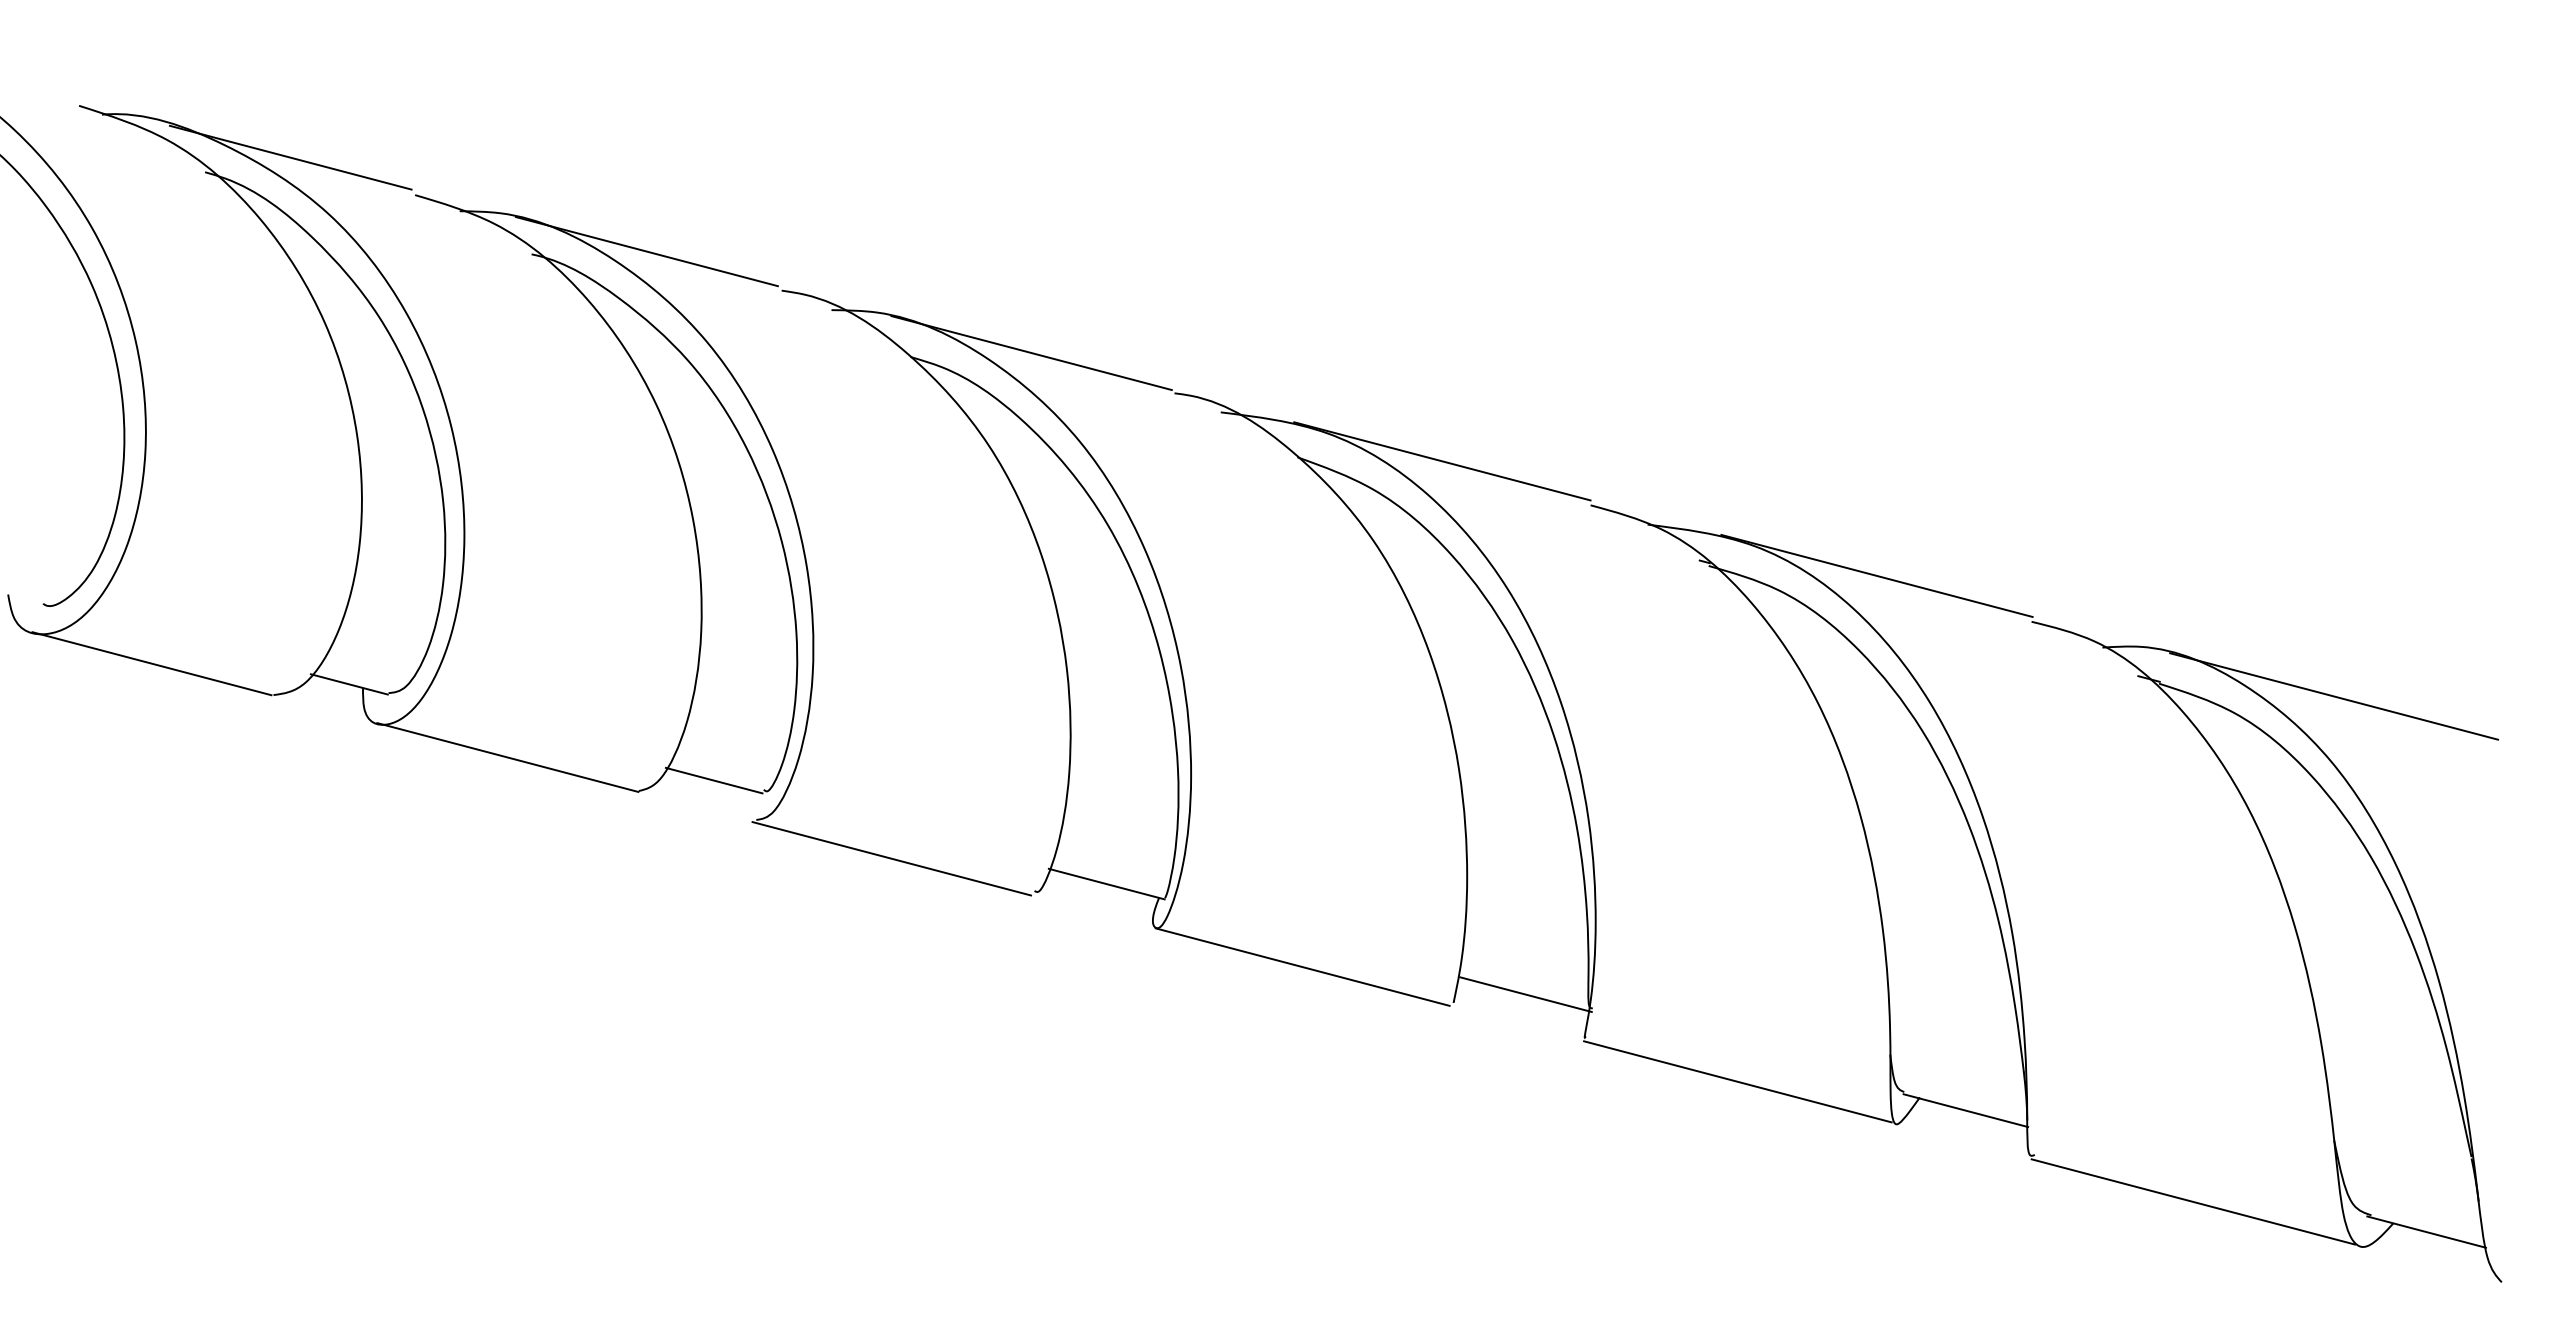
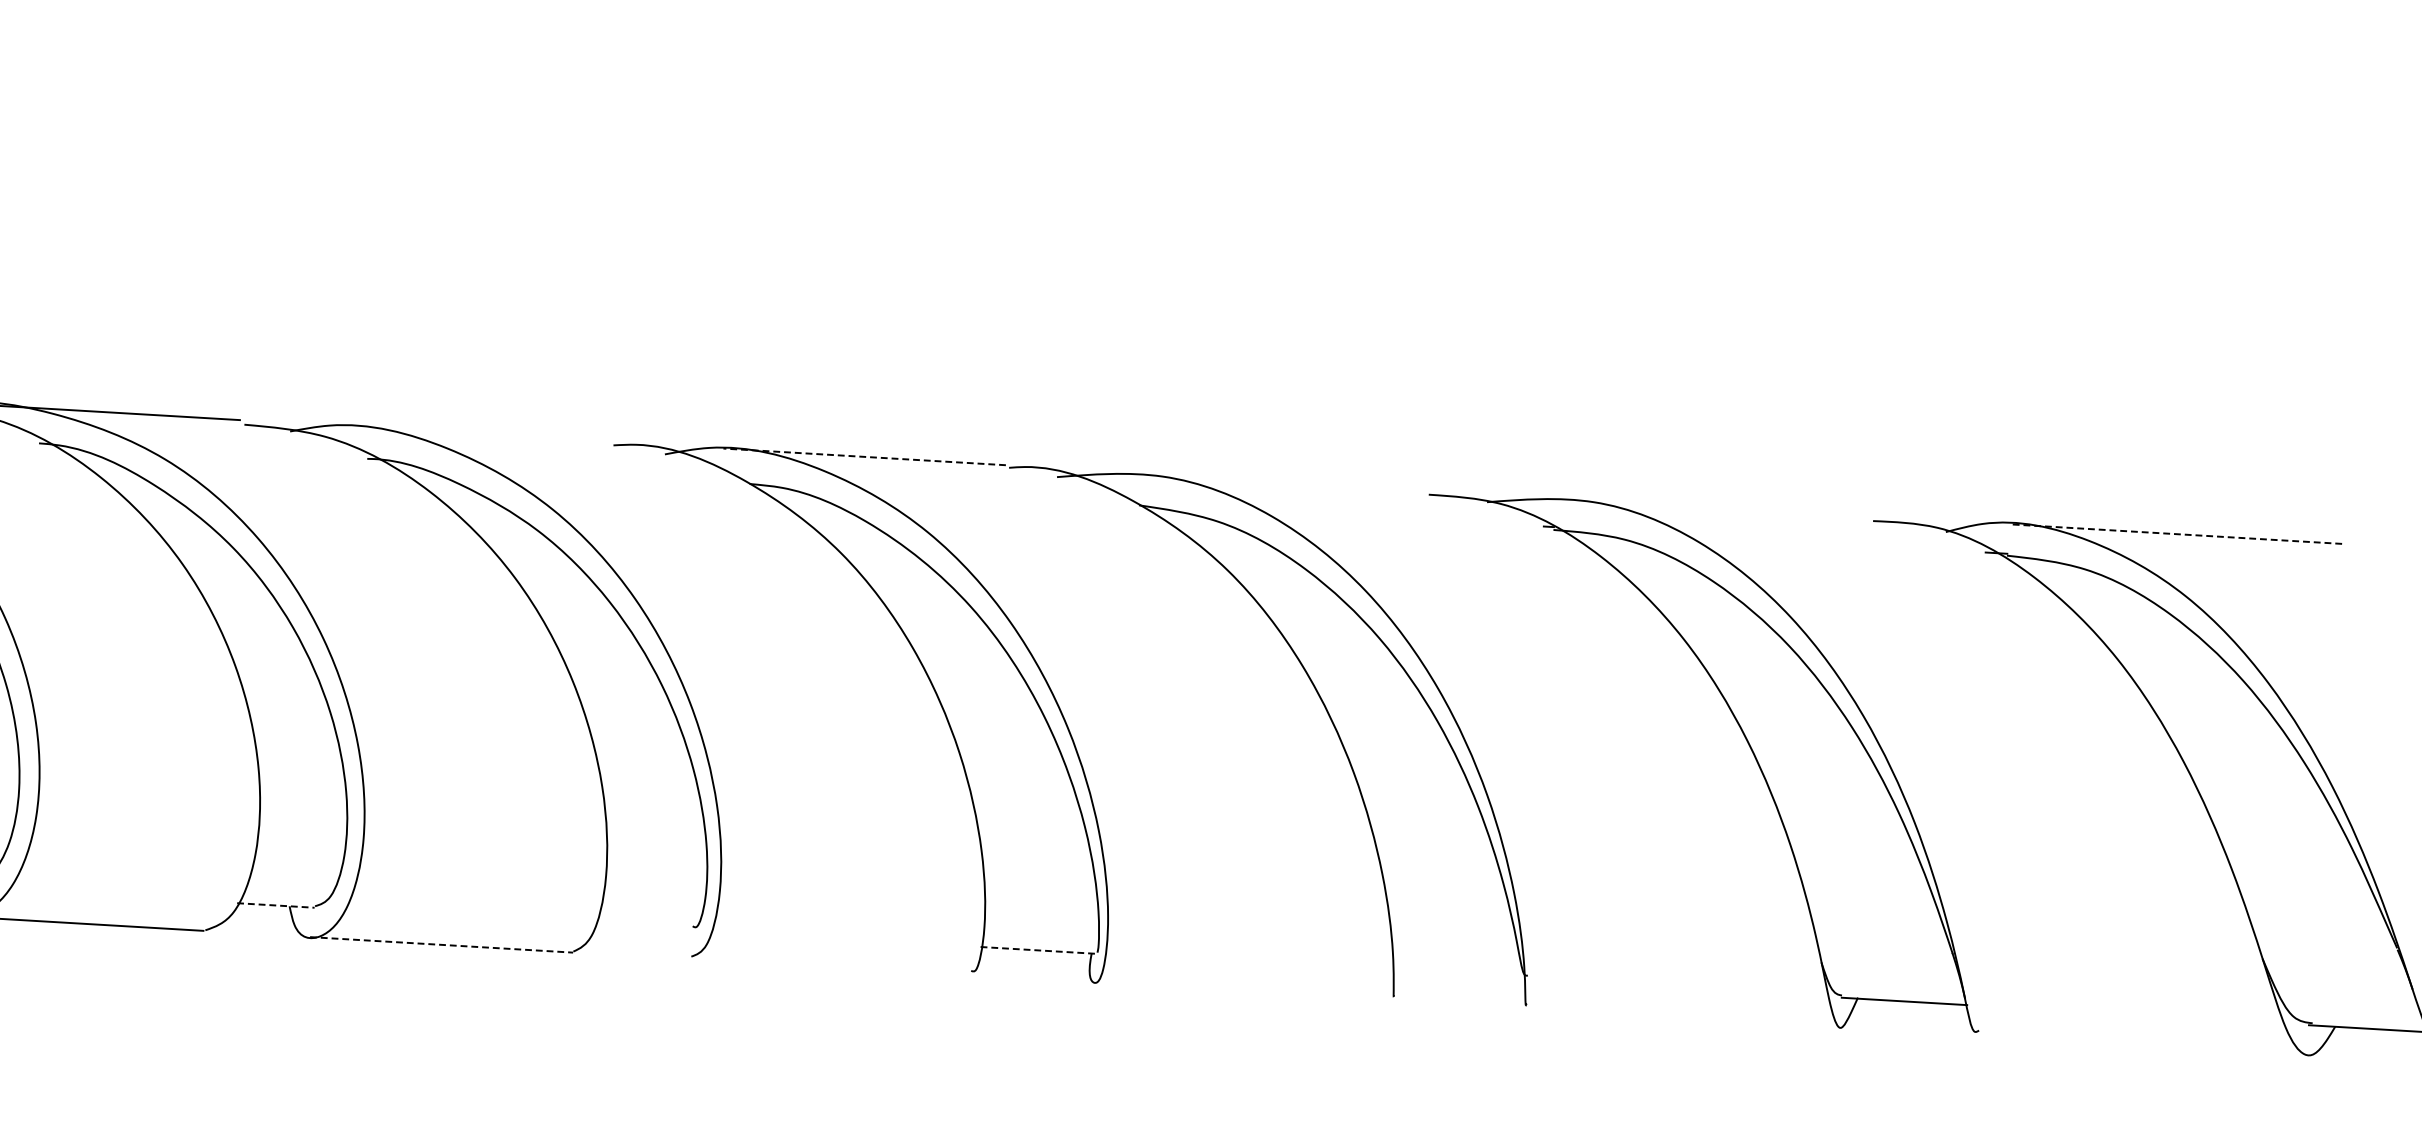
line: (646, 251) -> (476, 434), removed
line: (1031, 353) -> (864, 457), solid -> dashed
line: (1442, 461) -> (1278, 481), removed
line: (1876, 575) -> (1715, 506), removed
line: (349, 684) -> (276, 905), solid -> dashed
line: (2334, 696) -> (2177, 534), solid -> dashed
line: (507, 757) -> (441, 944), solid -> dashed
line: (713, 780) -> (642, 927), removed
line: (891, 858) -> (828, 967), removed
line: (1106, 884) -> (1038, 950), solid -> dashed
line: (1302, 966) -> (1242, 991), removed
line: (1525, 994) -> (1460, 975), removed
line: (1737, 1081) -> (1680, 1017), removed
line: (2192, 1201) -> (2138, 1044), removed

